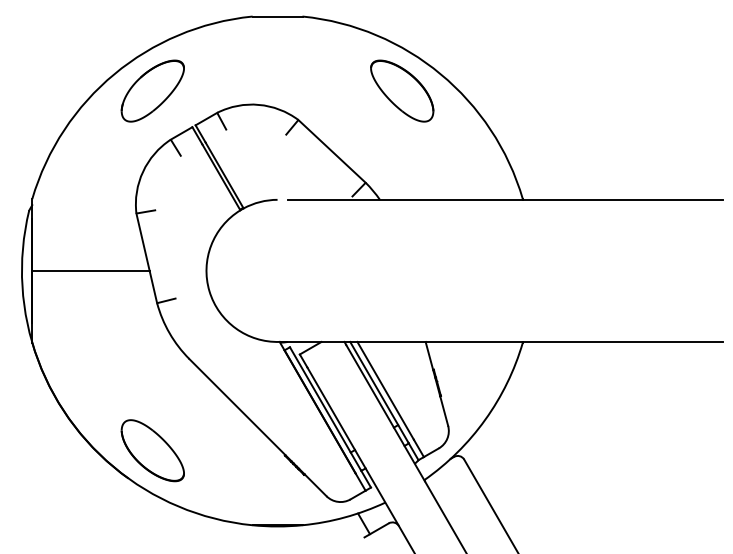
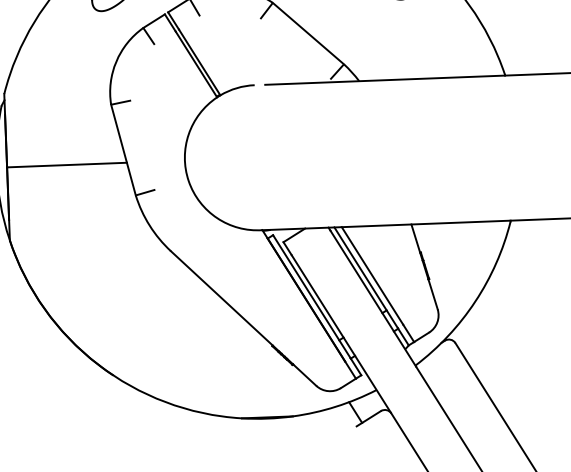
part: (152, 450) -> (136, 345), removed

